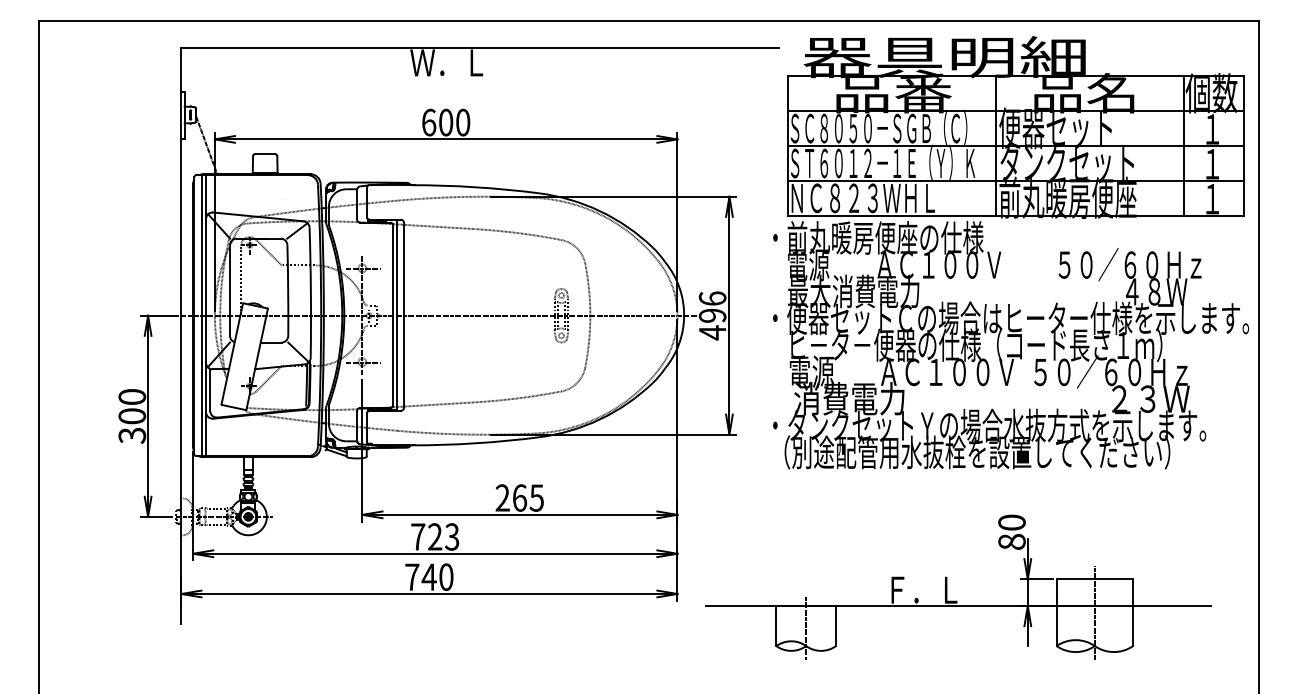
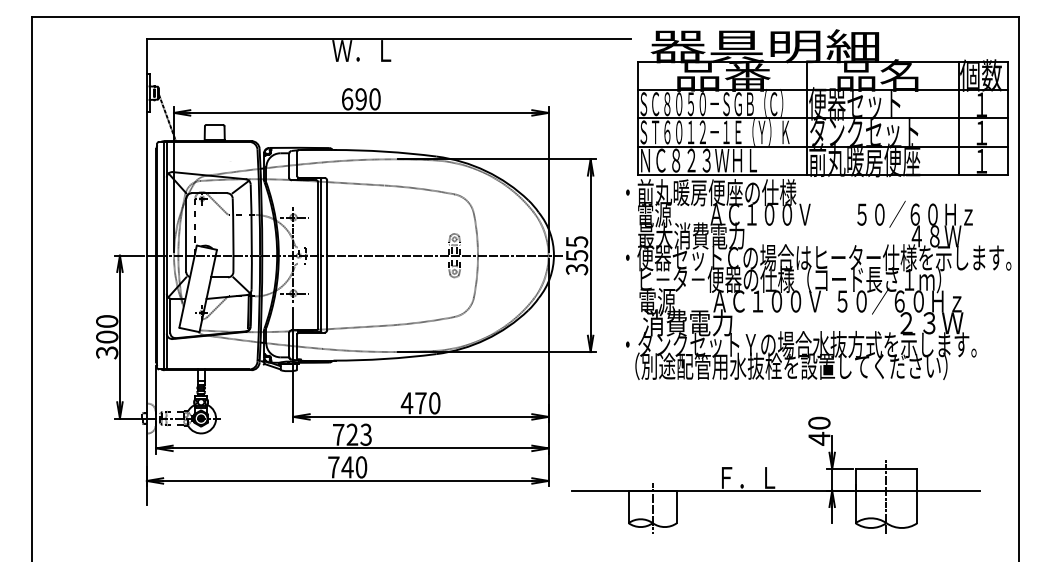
text: (445, 122) -> (360, 99), 600 -> 690
text: (711, 315) -> (576, 255), 496 -> 355
text: (519, 498) -> (420, 403), 265 -> 470
text: (1012, 541) -> (819, 438), 80 -> 40

